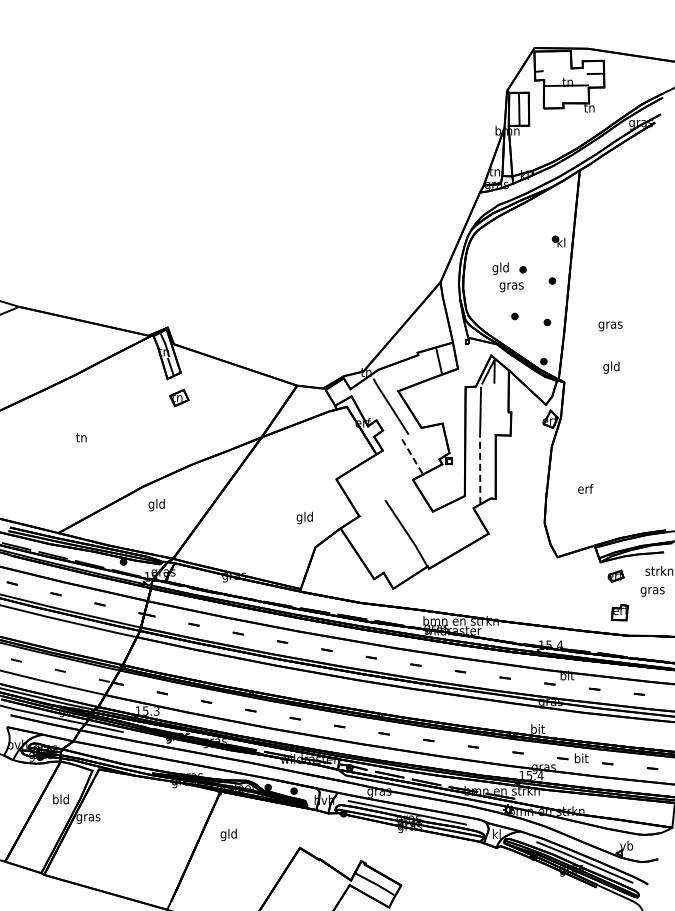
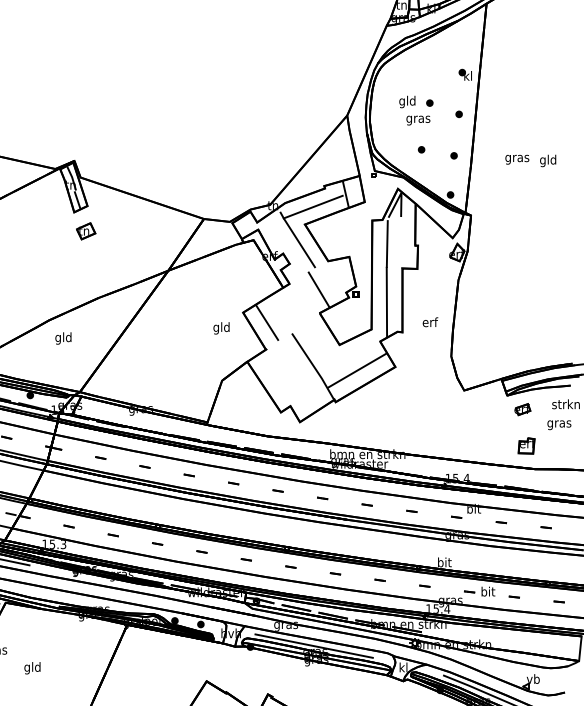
text: (611, 367) -> (548, 160), moved
line: (406, 373) -> (313, 206), added
line: (412, 456) -> (319, 289), dashed -> solid
line: (480, 469) -> (387, 302), dashed -> solid
line: (360, 488) -> (267, 321), added
text: (585, 488) -> (430, 321), moved
text: (304, 517) -> (221, 327), moved
line: (450, 537) -> (357, 370), added
text: (228, 834) -> (32, 667), moved

